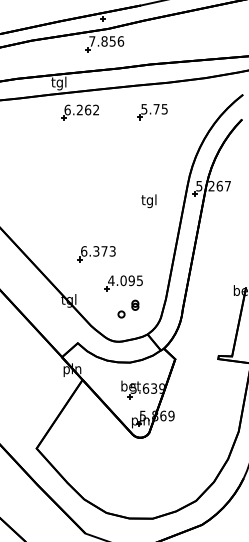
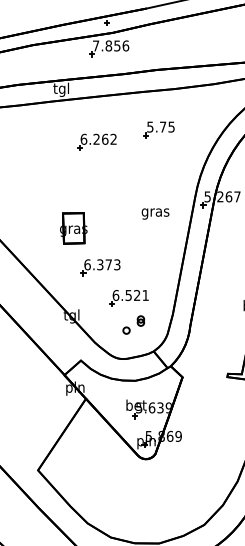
part: (79, 112) -> (96, 141), moved
part: (152, 112) -> (158, 130), moved
text: (149, 201) -> (155, 212), tgl -> gras
part: (70, 216) -> (73, 228), added
text: (125, 280) -> (130, 295), 4.095 -> 6.521

